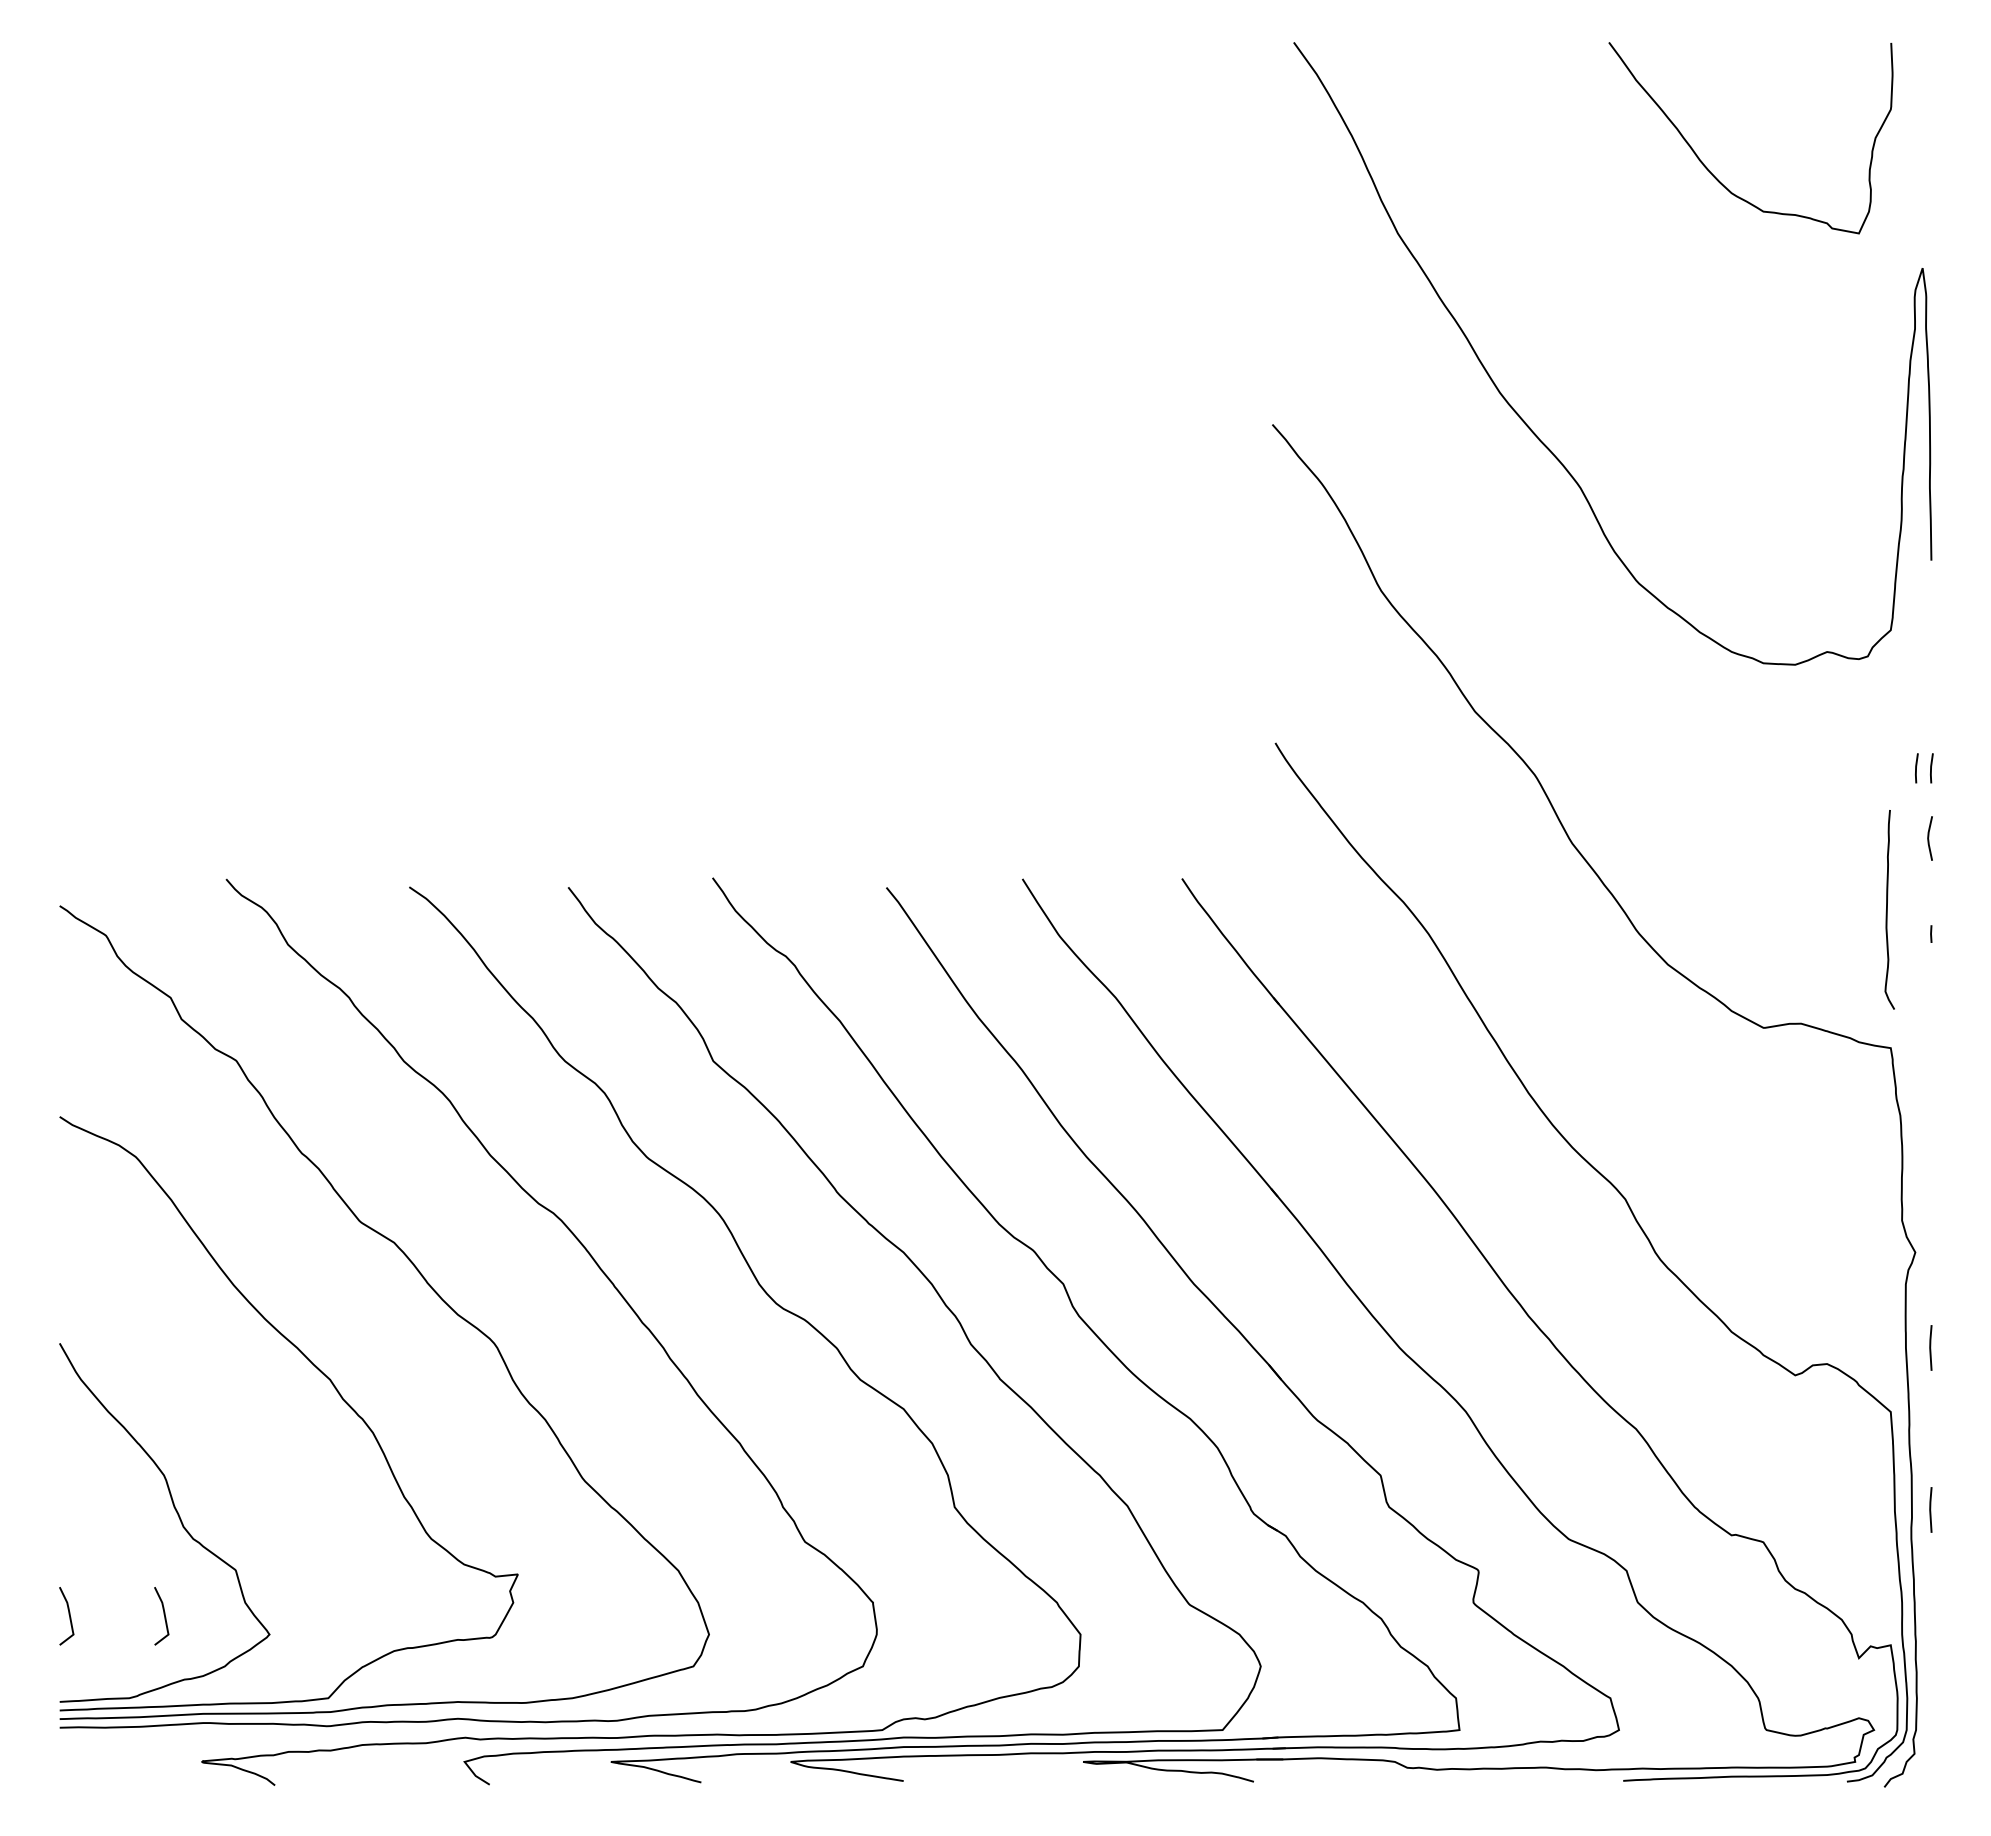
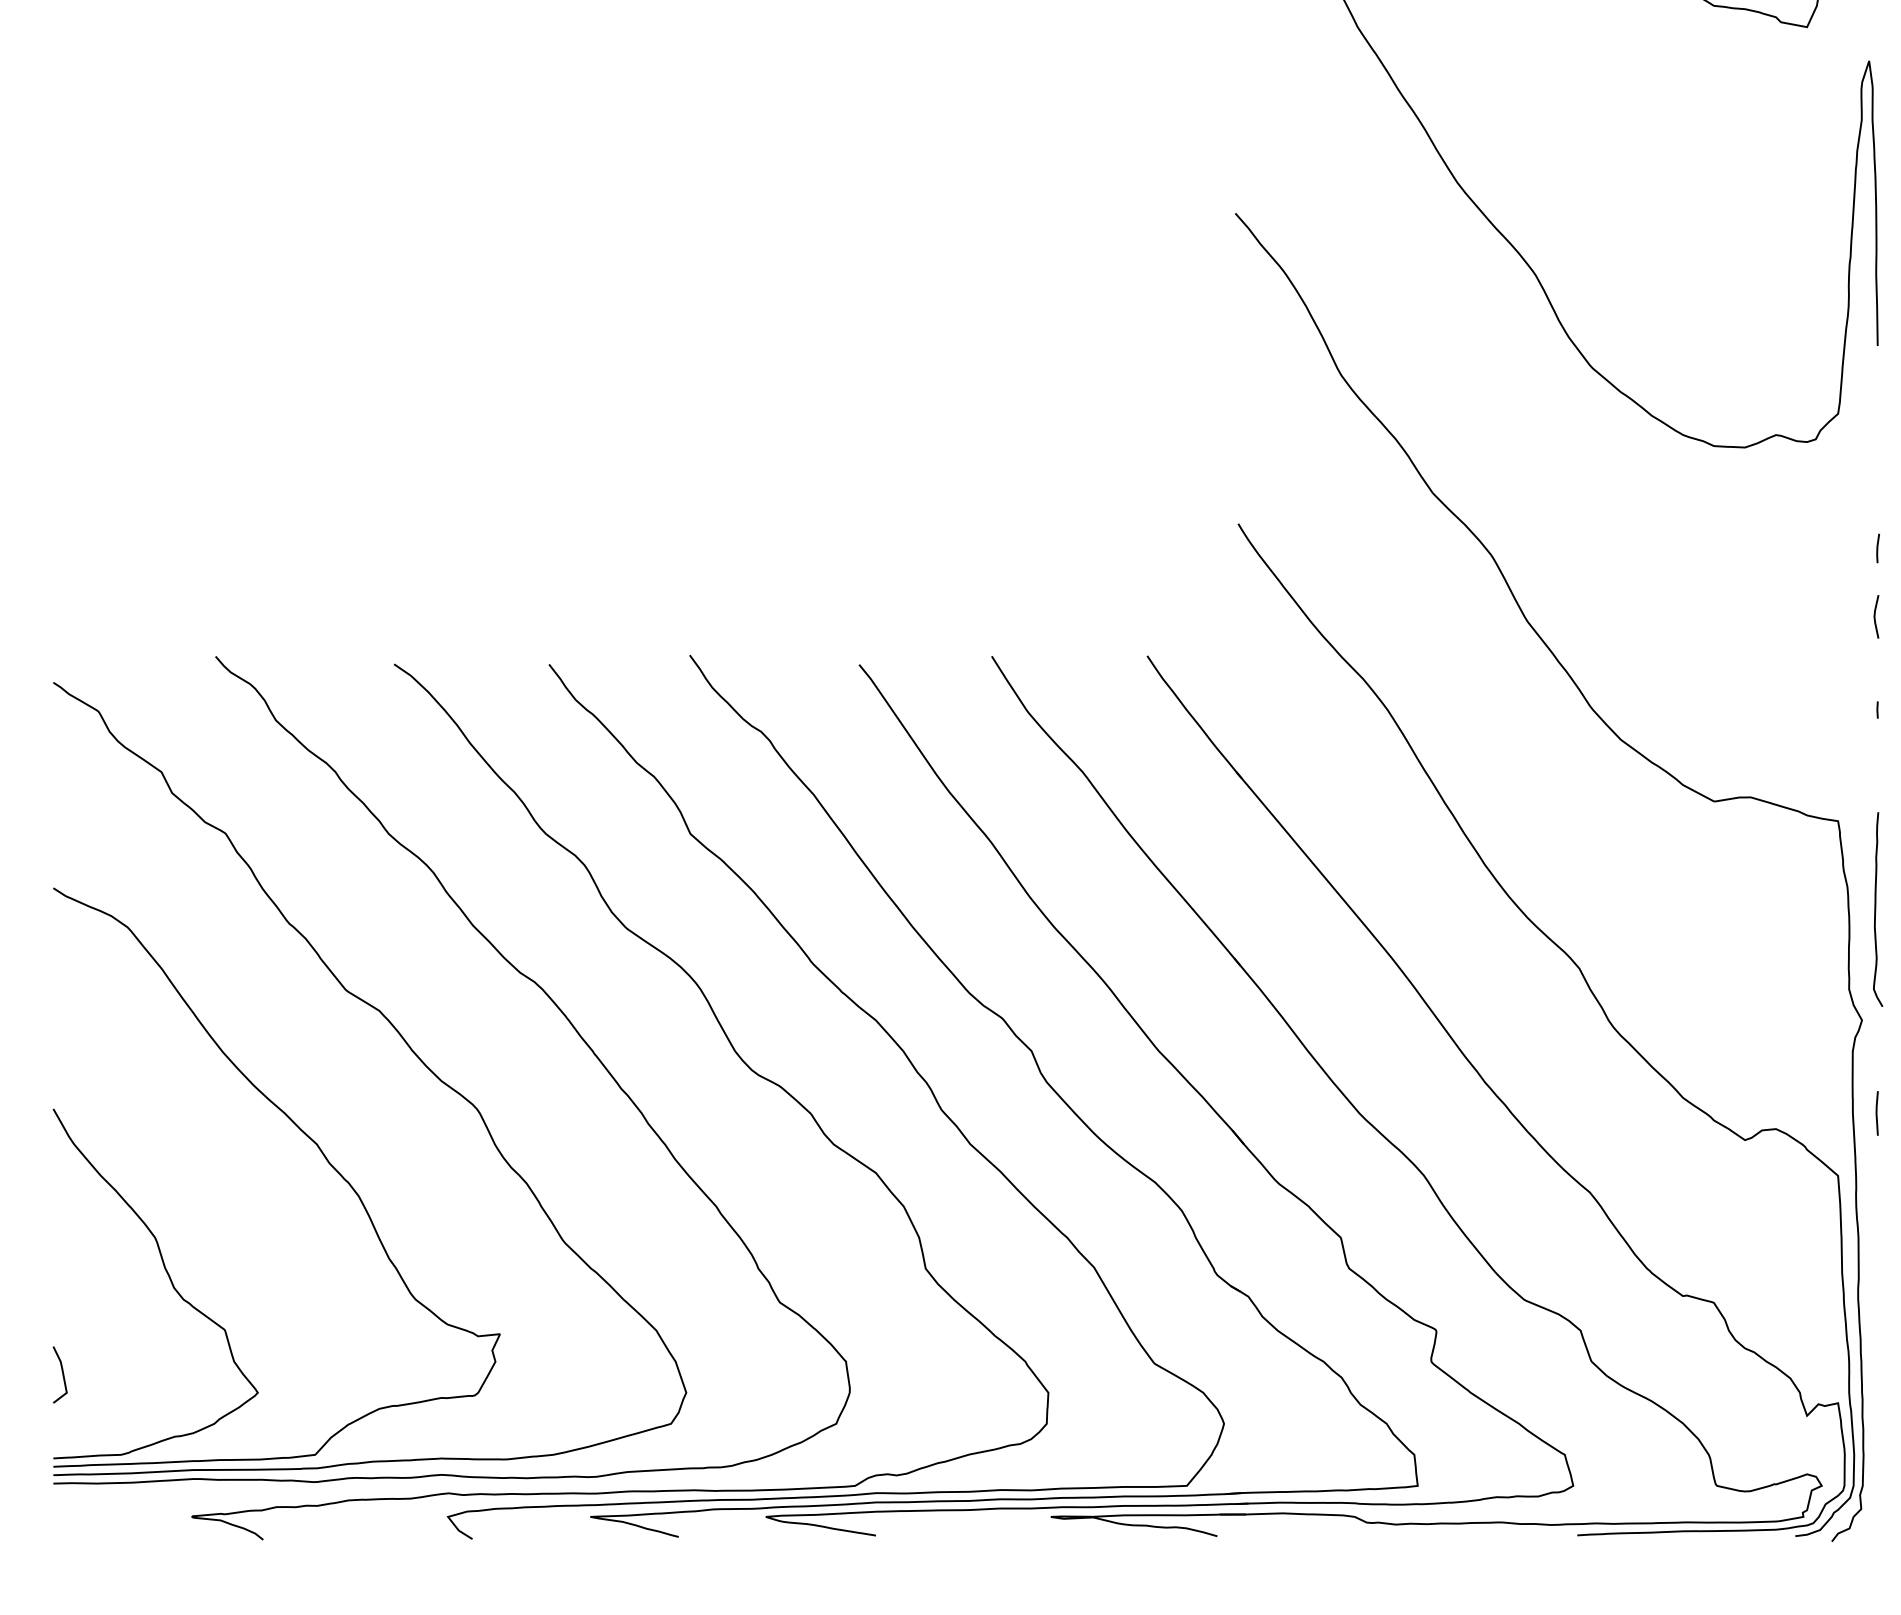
line: (1916, 768) -> (1863, 548), removed
curve: (1887, 909) -> (1875, 909), moved
line: (1930, 1509) -> (1876, 1270), removed
curve: (163, 1614) -> (154, 1373), removed

